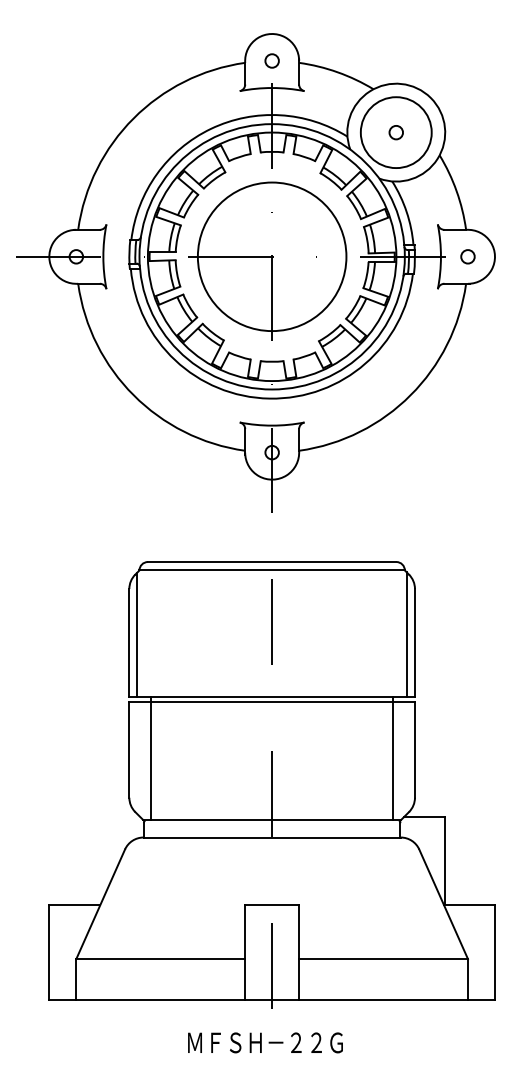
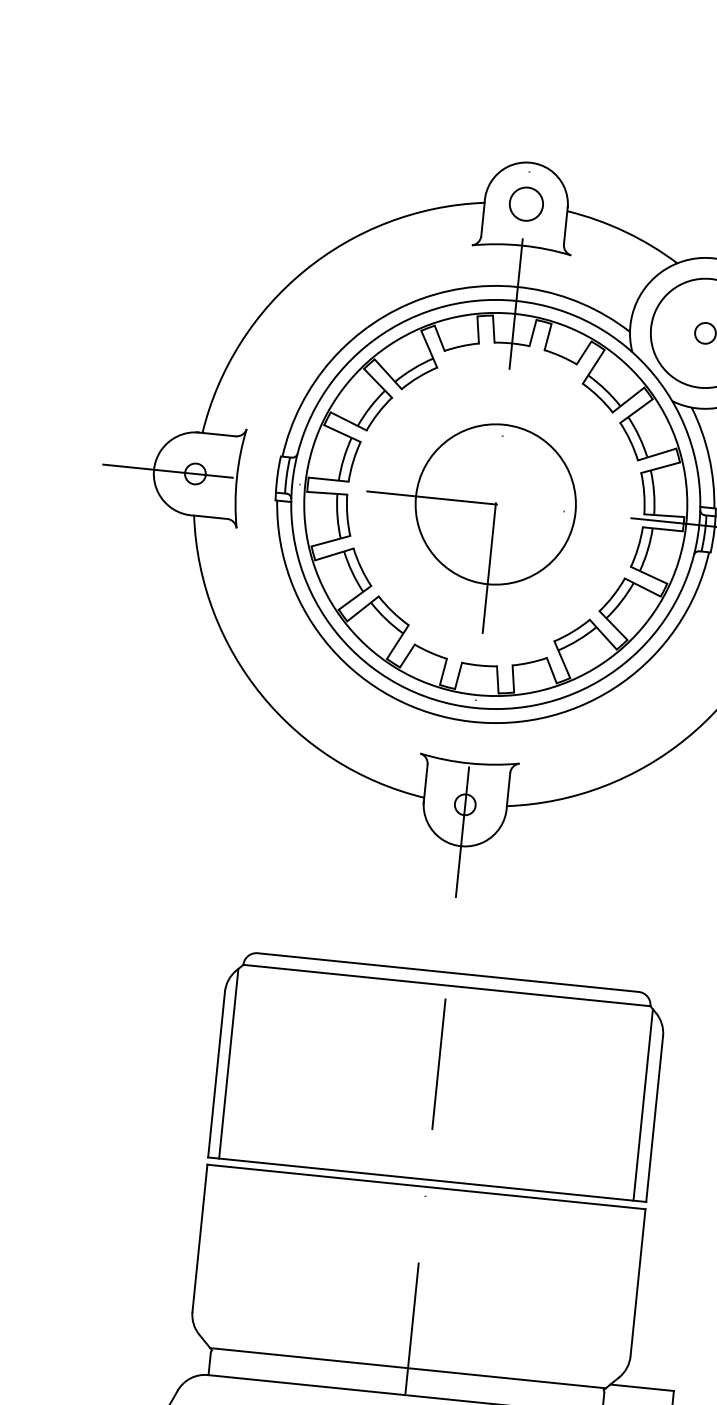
circle: (271, 60) -> (525, 203), size x1.6
circle: (271, 256) -> (494, 503), size x0.7
line: (150, 758) -> (231, 1254), removed
line: (393, 758) -> (603, 1292), removed

